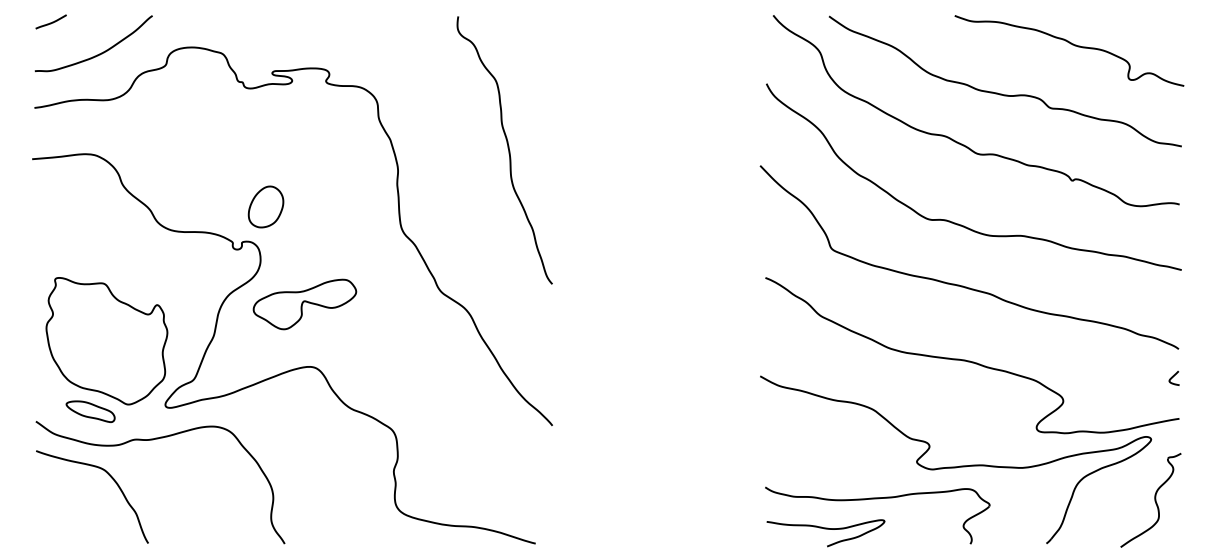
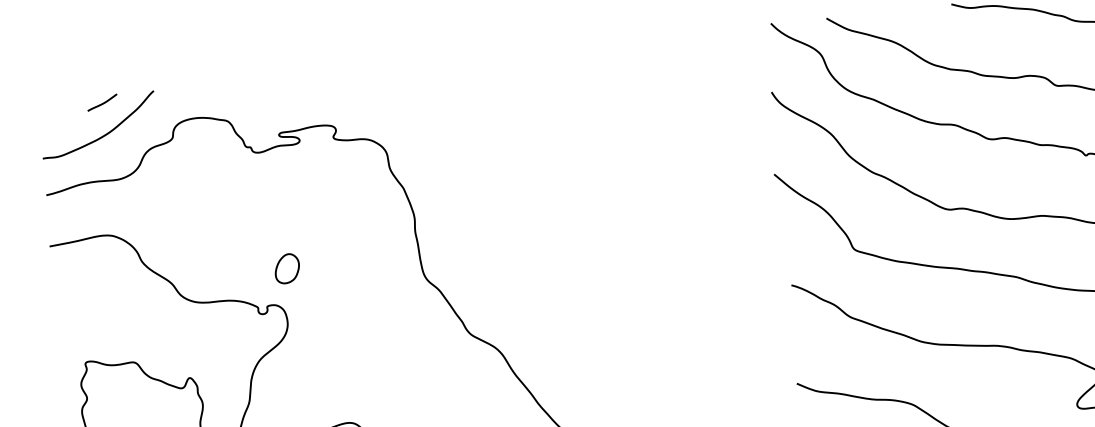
curve: (50, 22) -> (101, 103), moved
curve: (507, 148) -> (521, 184), removed
part: (265, 206) -> (286, 268), size x0.7
part: (304, 304) -> (336, 361), removed

